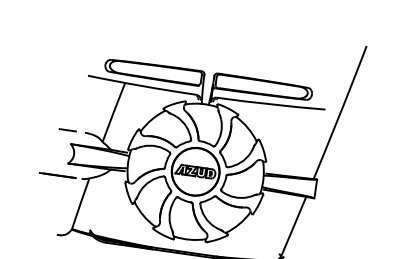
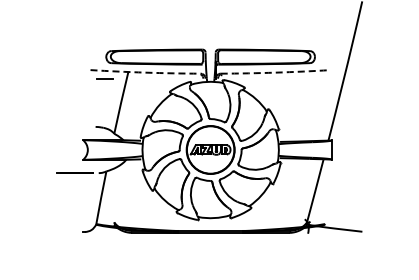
arc: (142, 85) -> (145, 72), solid -> dashed
arc: (270, 104) -> (275, 72), solid -> dashed
line: (67, 129) -> (104, 78), moved

